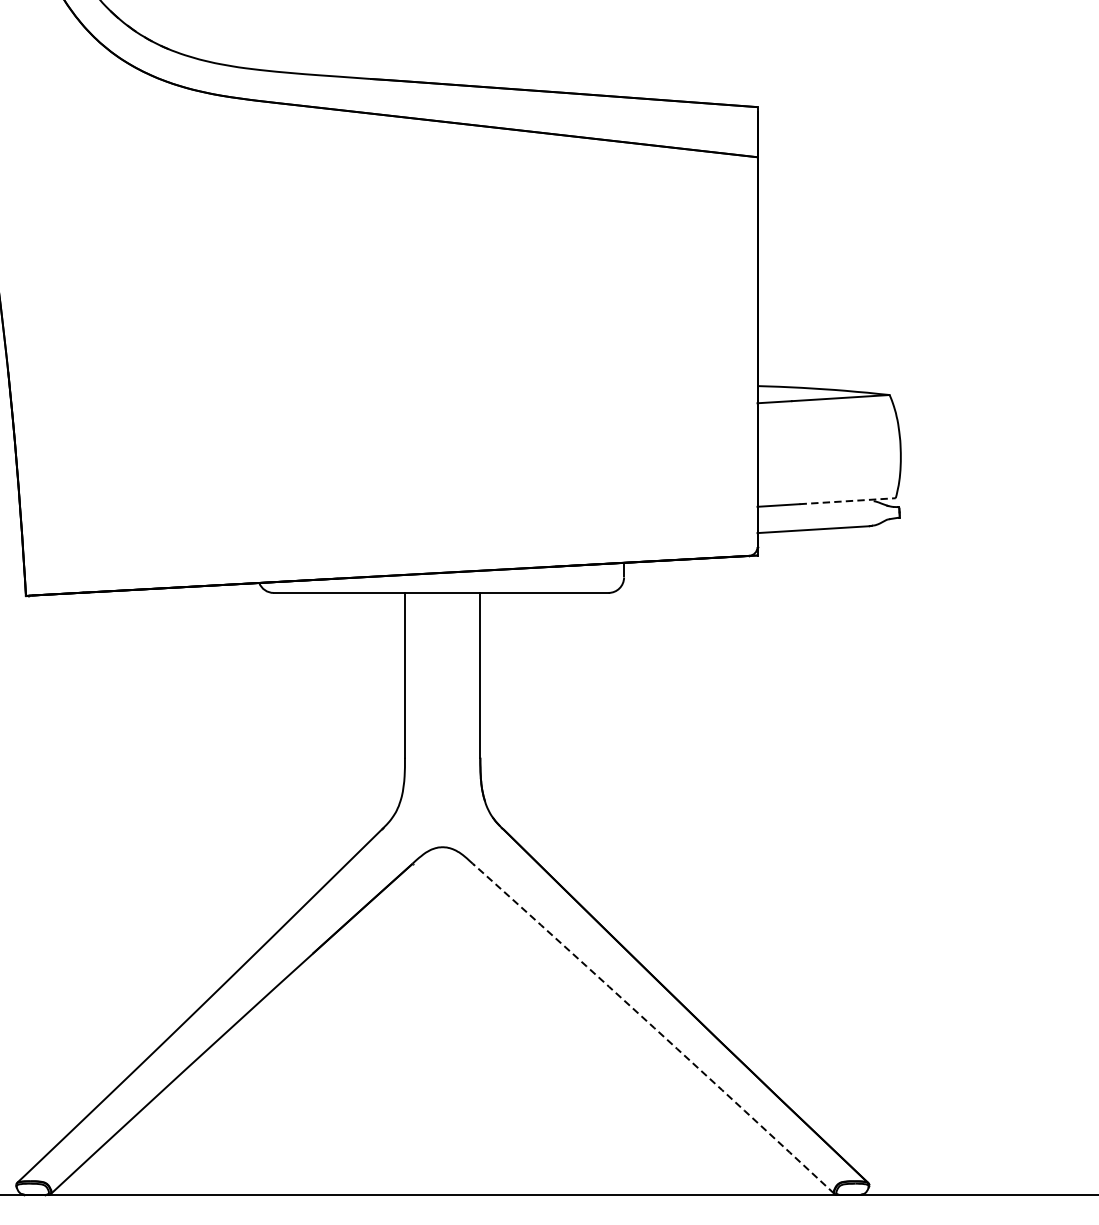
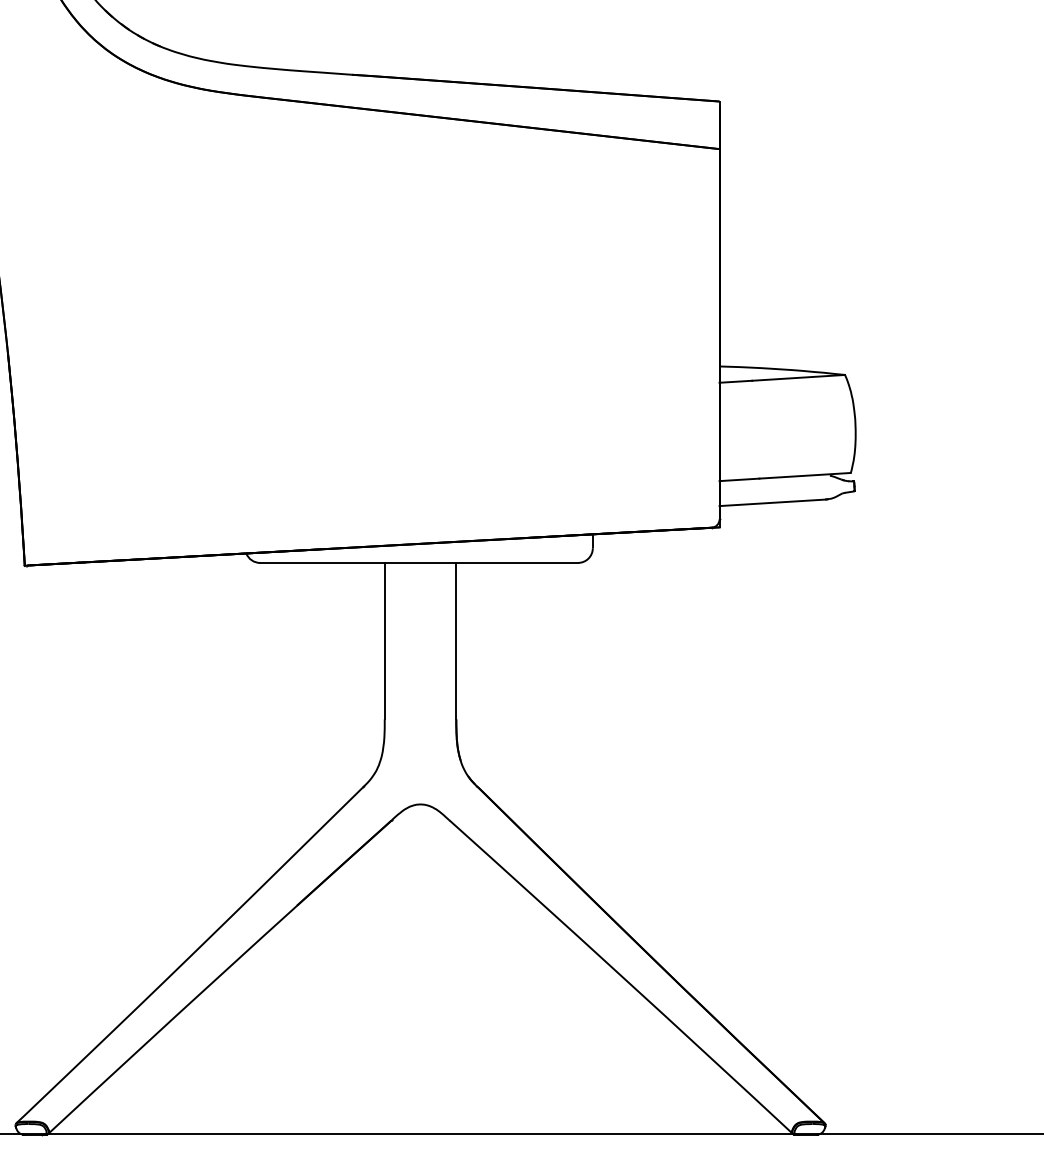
line: (847, 500) -> (805, 475), dashed -> solid
arc: (654, 1028) -> (621, 976), dashed -> solid

